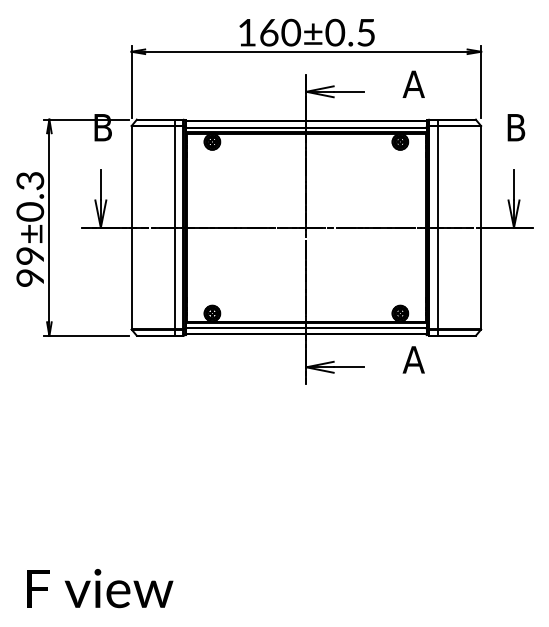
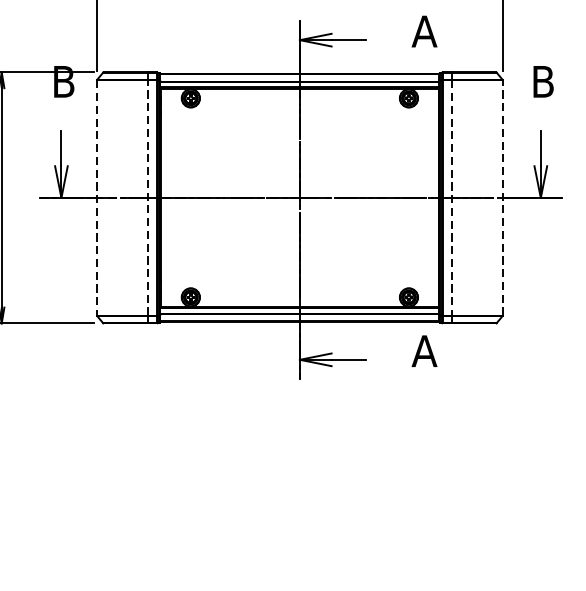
line: (175, 227) -> (148, 197), solid -> dashed
line: (481, 227) -> (503, 197), solid -> dashed
line: (131, 228) -> (97, 198), solid -> dashed
line: (437, 228) -> (452, 198), solid -> dashed

